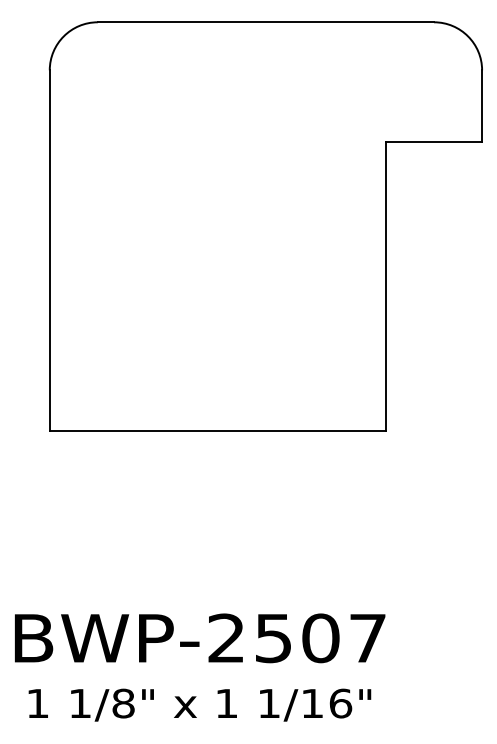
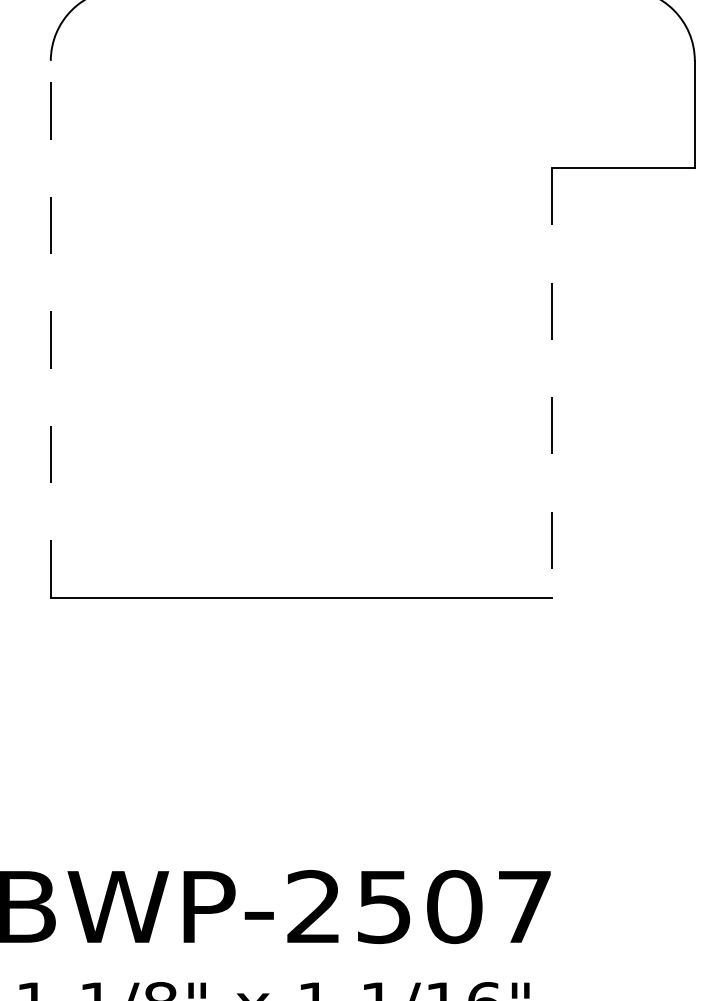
line: (49, 249) -> (50, 327), solid -> dashed
line: (386, 287) -> (552, 384), solid -> dashed

